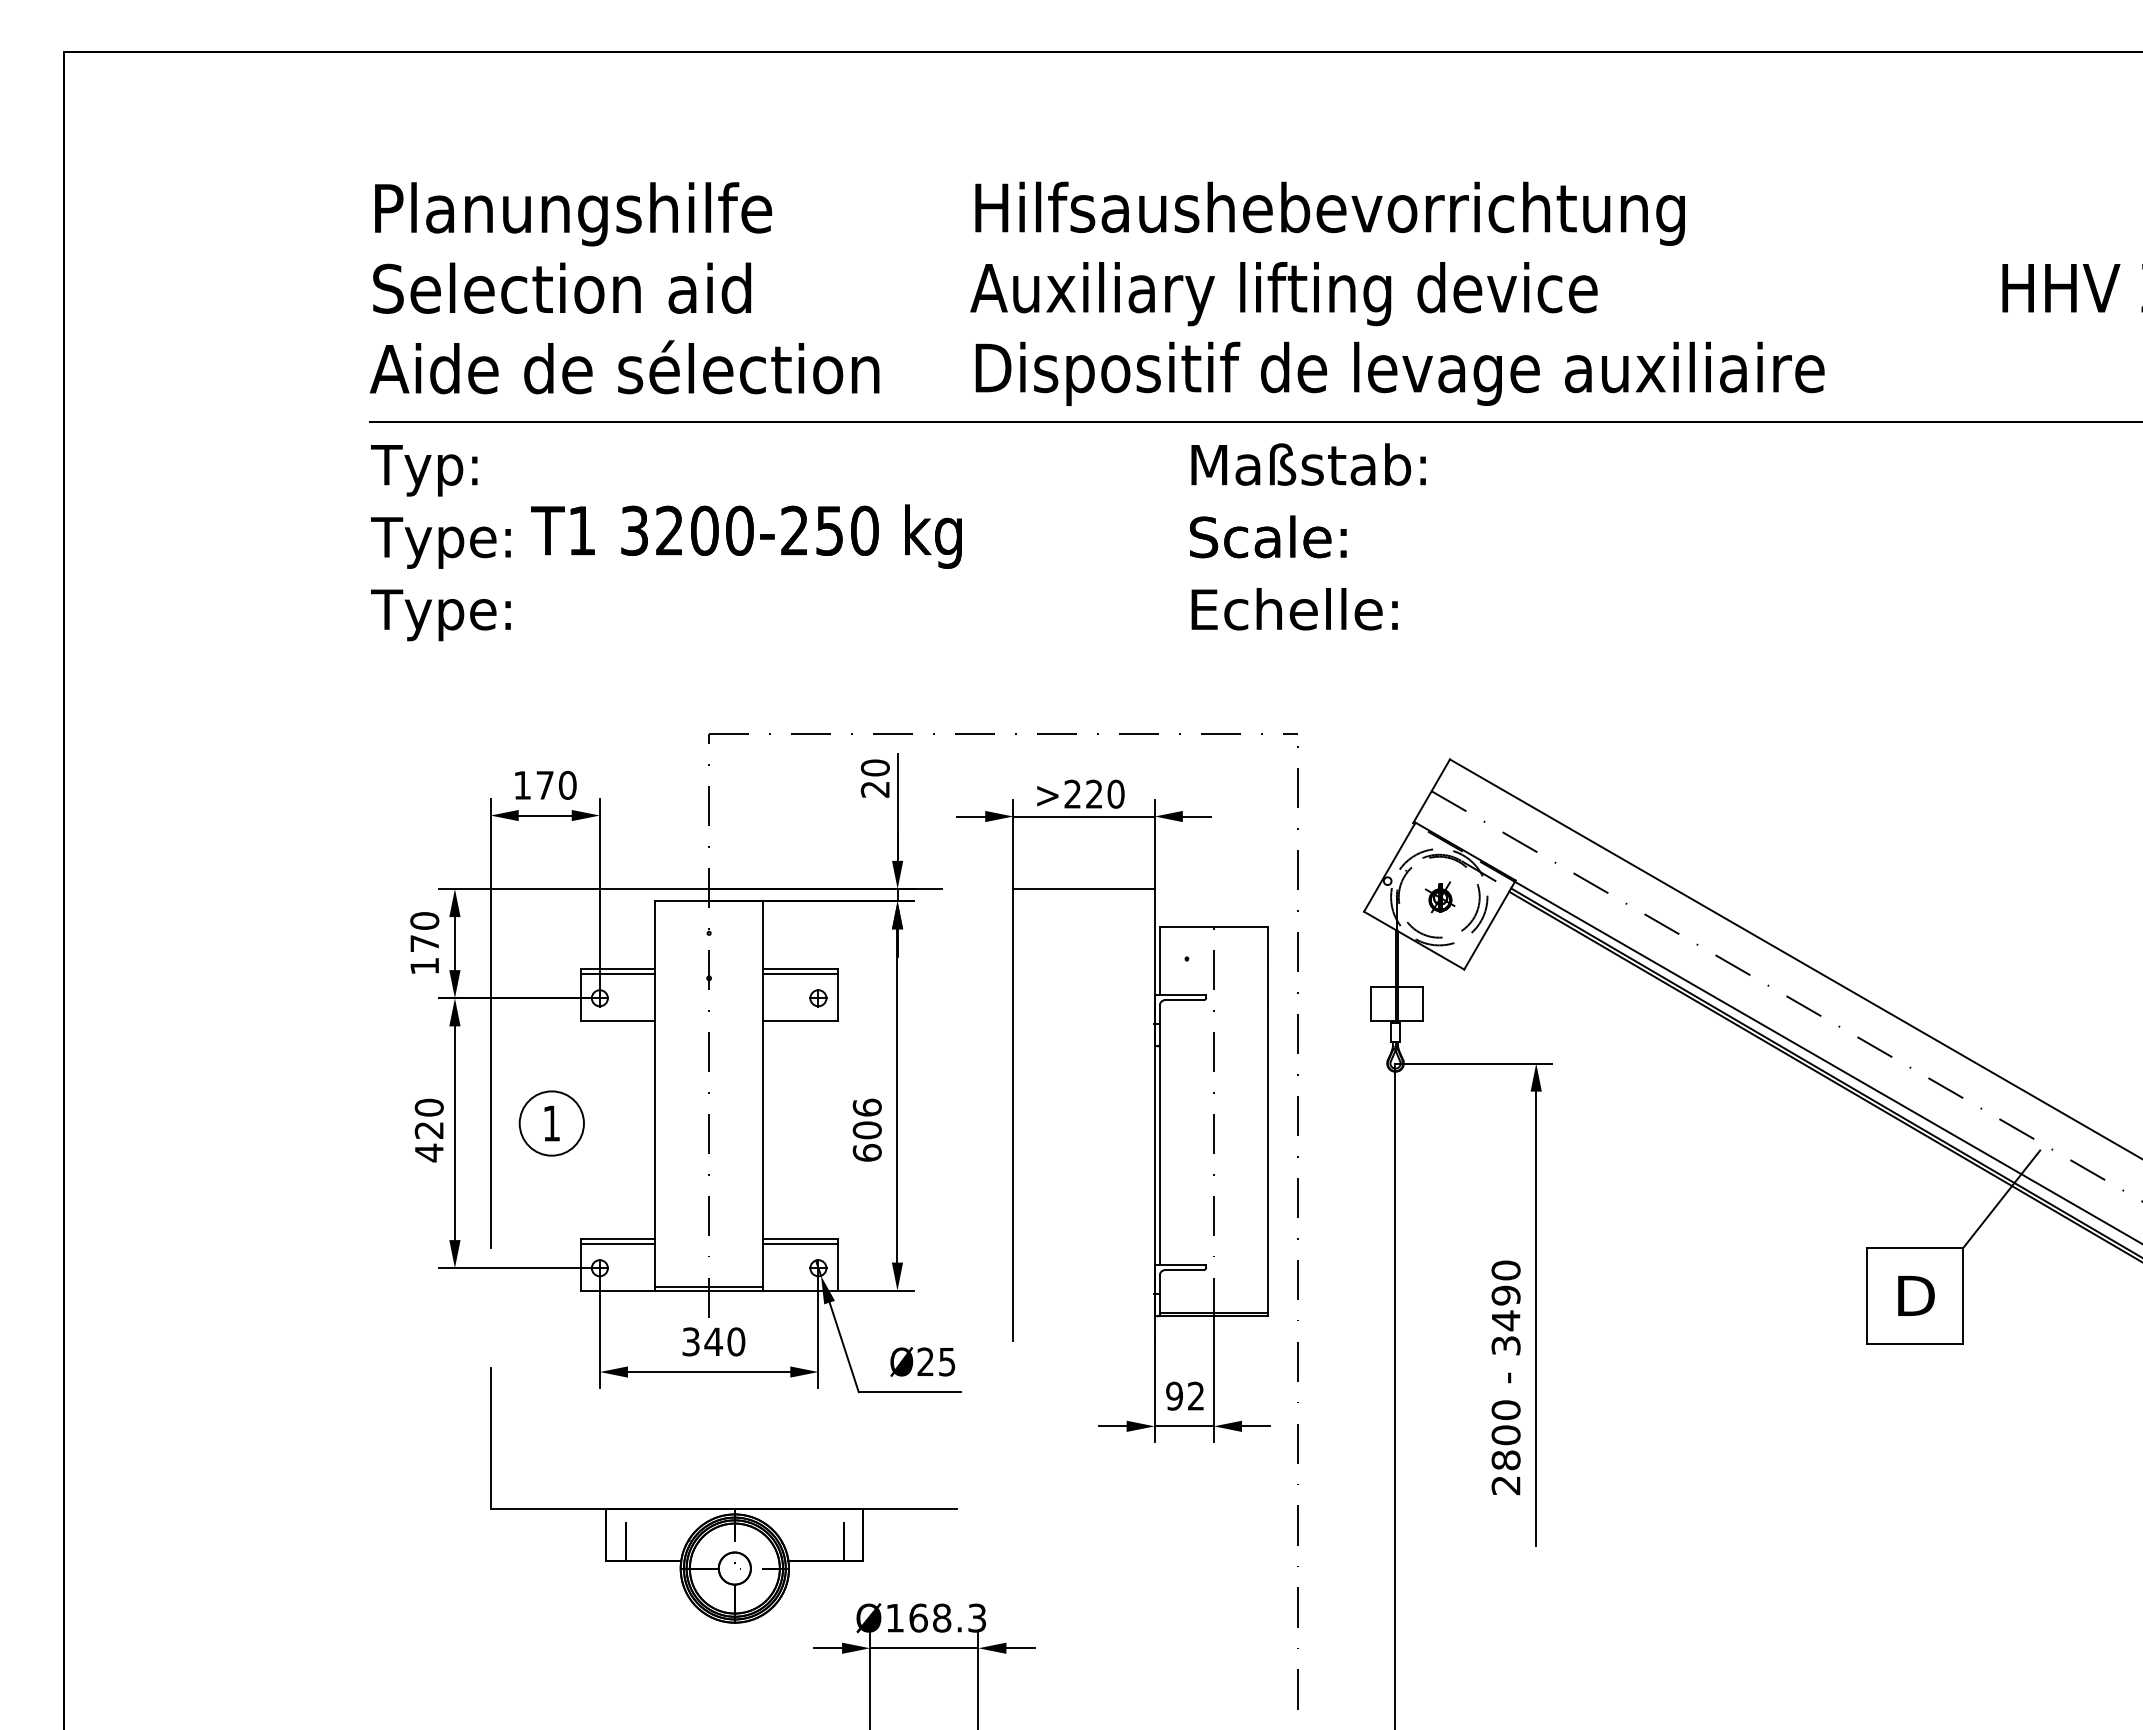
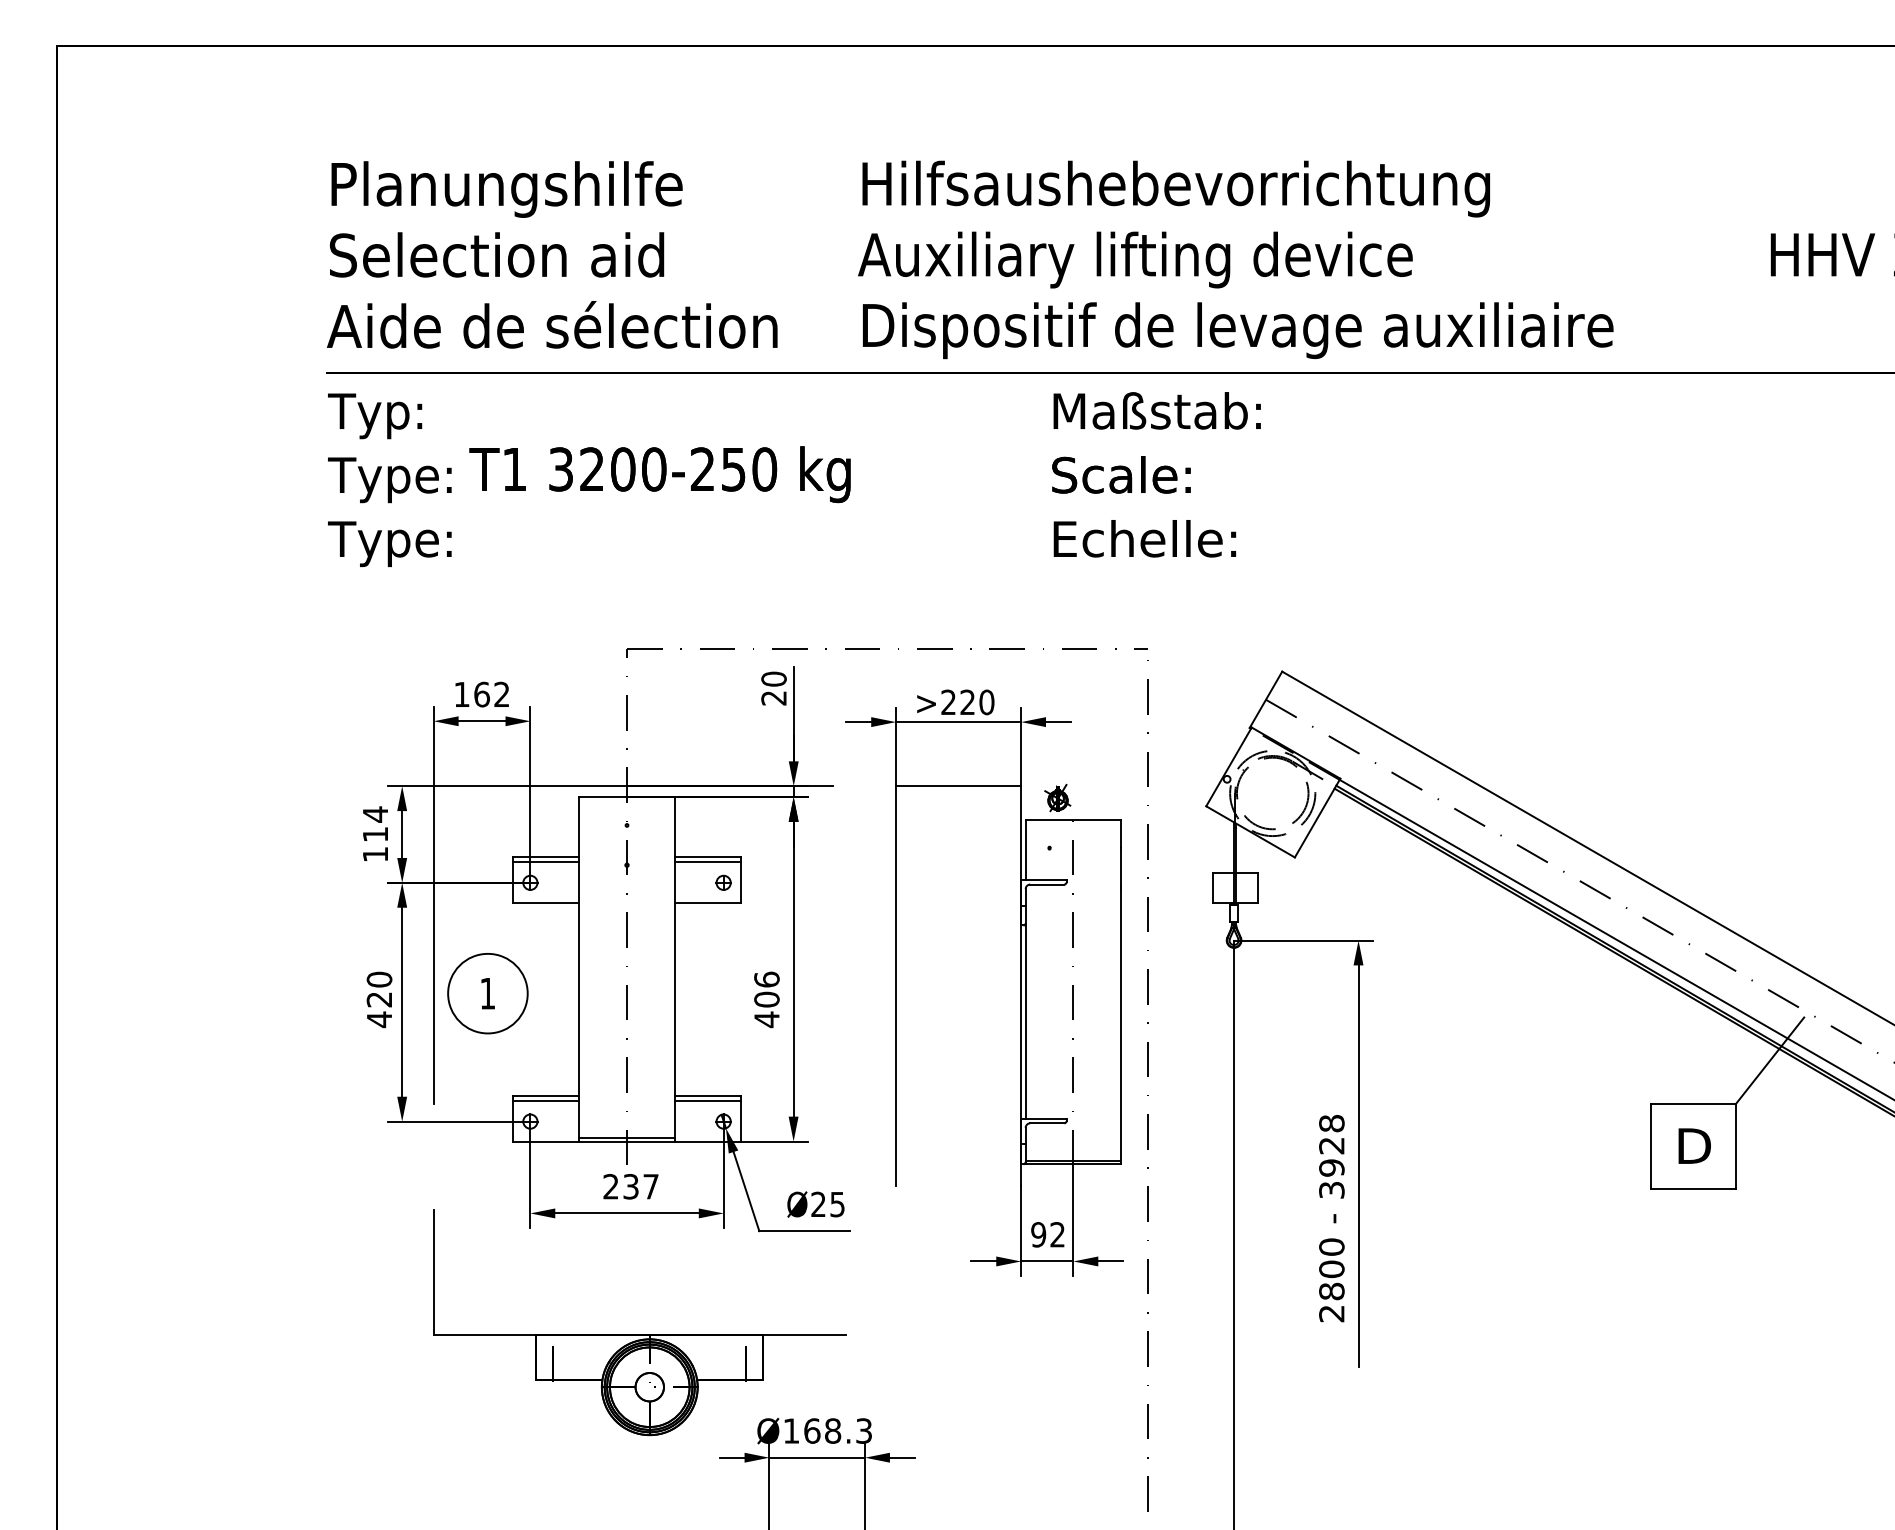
text: (556, 784) -> (492, 693), 170 -> 162
part: (1439, 897) -> (1057, 798), moved
text: (424, 931) -> (375, 823), 170 -> 114
circle: (551, 1123) -> (487, 993), size x1.4
text: (866, 1152) -> (766, 1019), 606 -> 406
text: (1505, 1295) -> (1331, 1145), 3490 -> 3928
text: (713, 1341) -> (630, 1186), 340 -> 237

